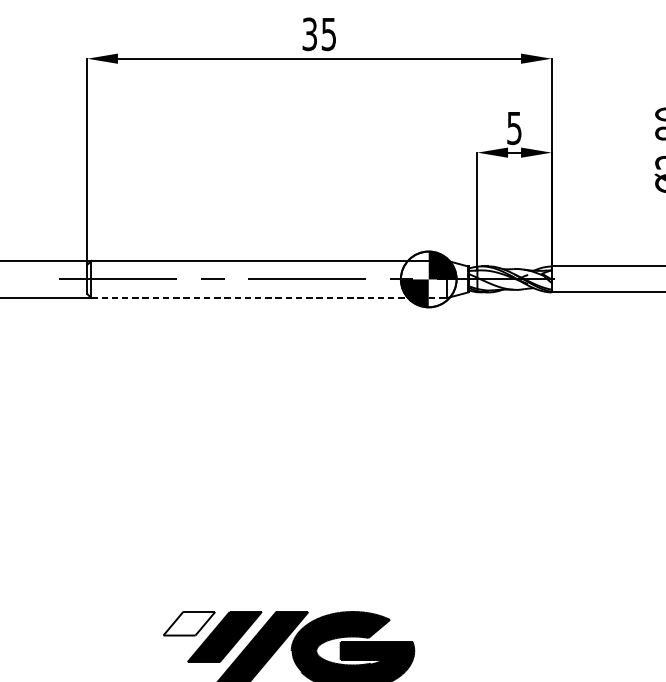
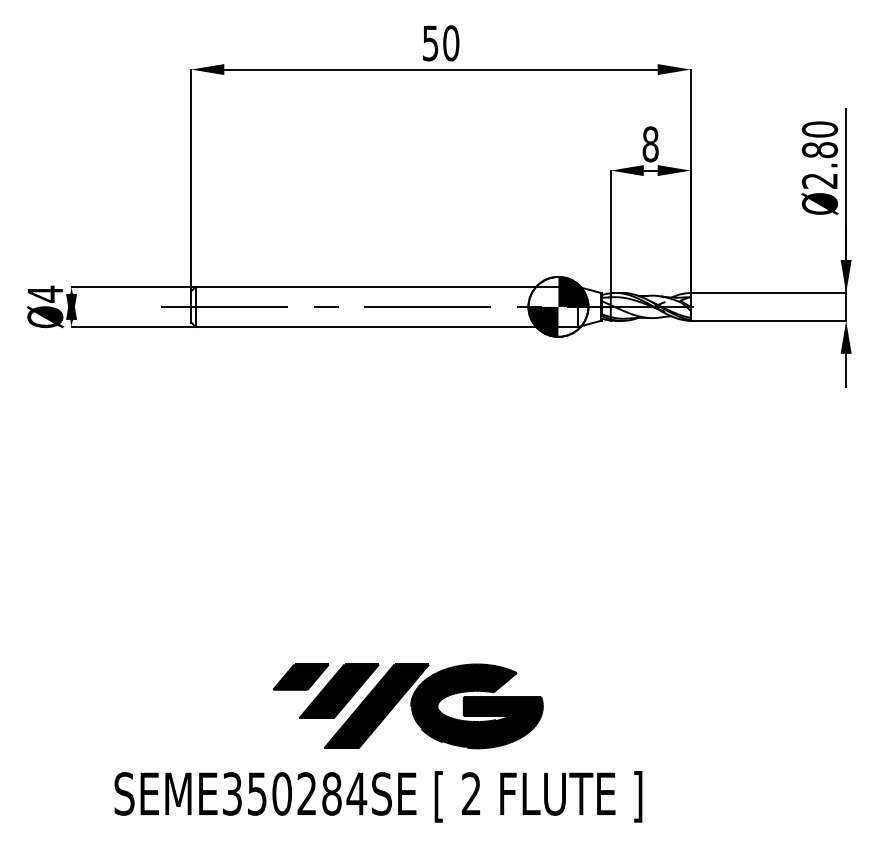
text: (319, 34) -> (441, 43), 35 -> 50
text: (514, 128) -> (650, 144), 5 -> 8
line: (269, 297) -> (387, 326), dashed -> solid
fill: (188, 623) -> (300, 676), added

